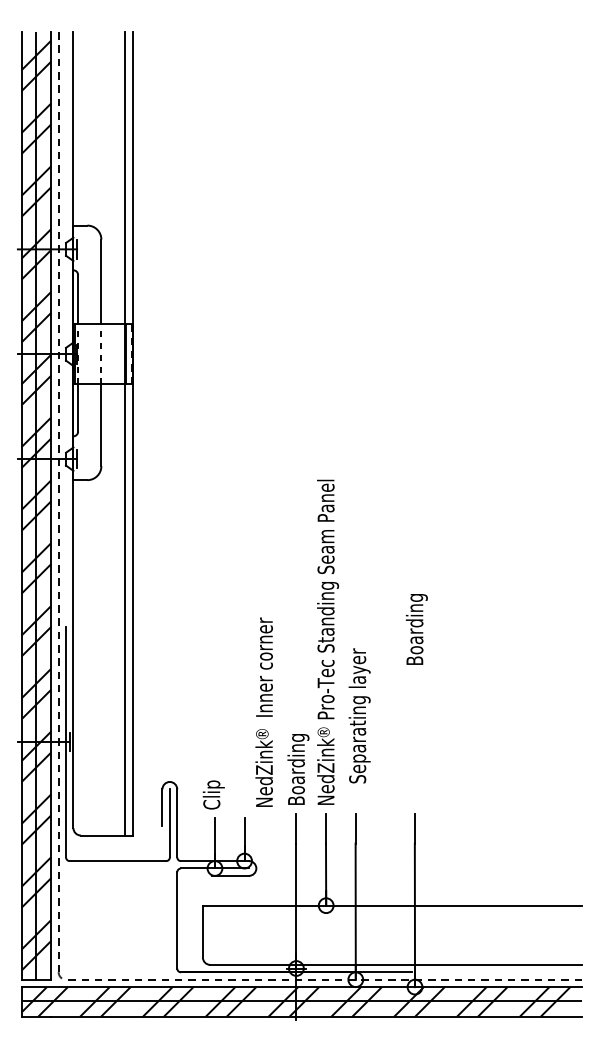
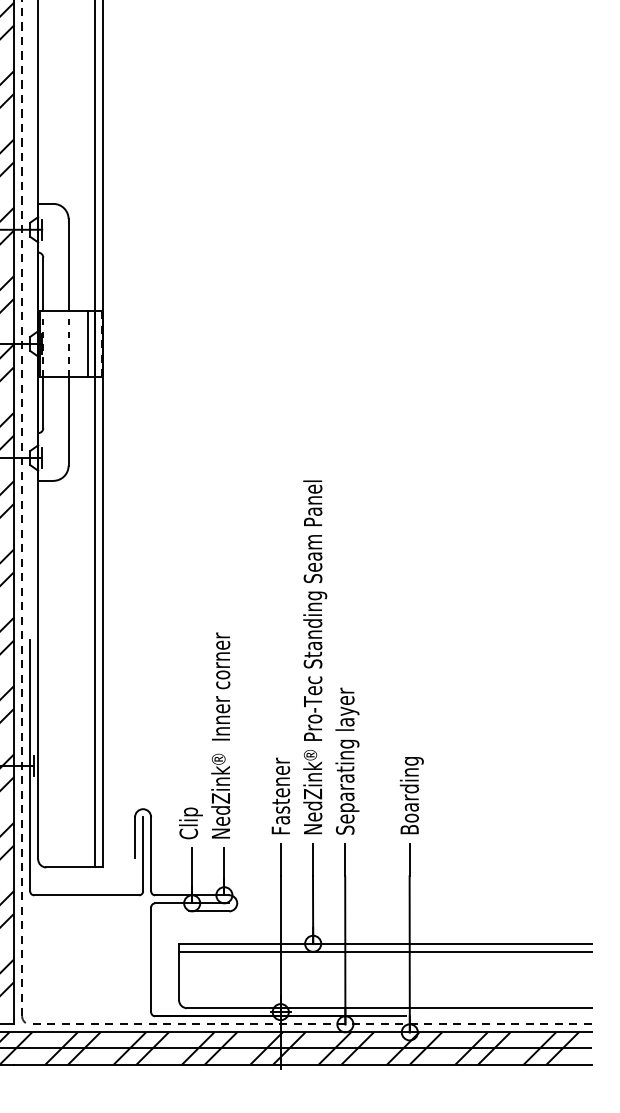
line: (119, 354) -> (88, 344), added
text: (416, 629) -> (411, 795), moved
text: (263, 711) -> (219, 734), moved
text: (359, 715) -> (347, 760), moved
text: (298, 768) -> (283, 794), Boarding -> Fastener
line: (392, 913) -> (385, 952), added

